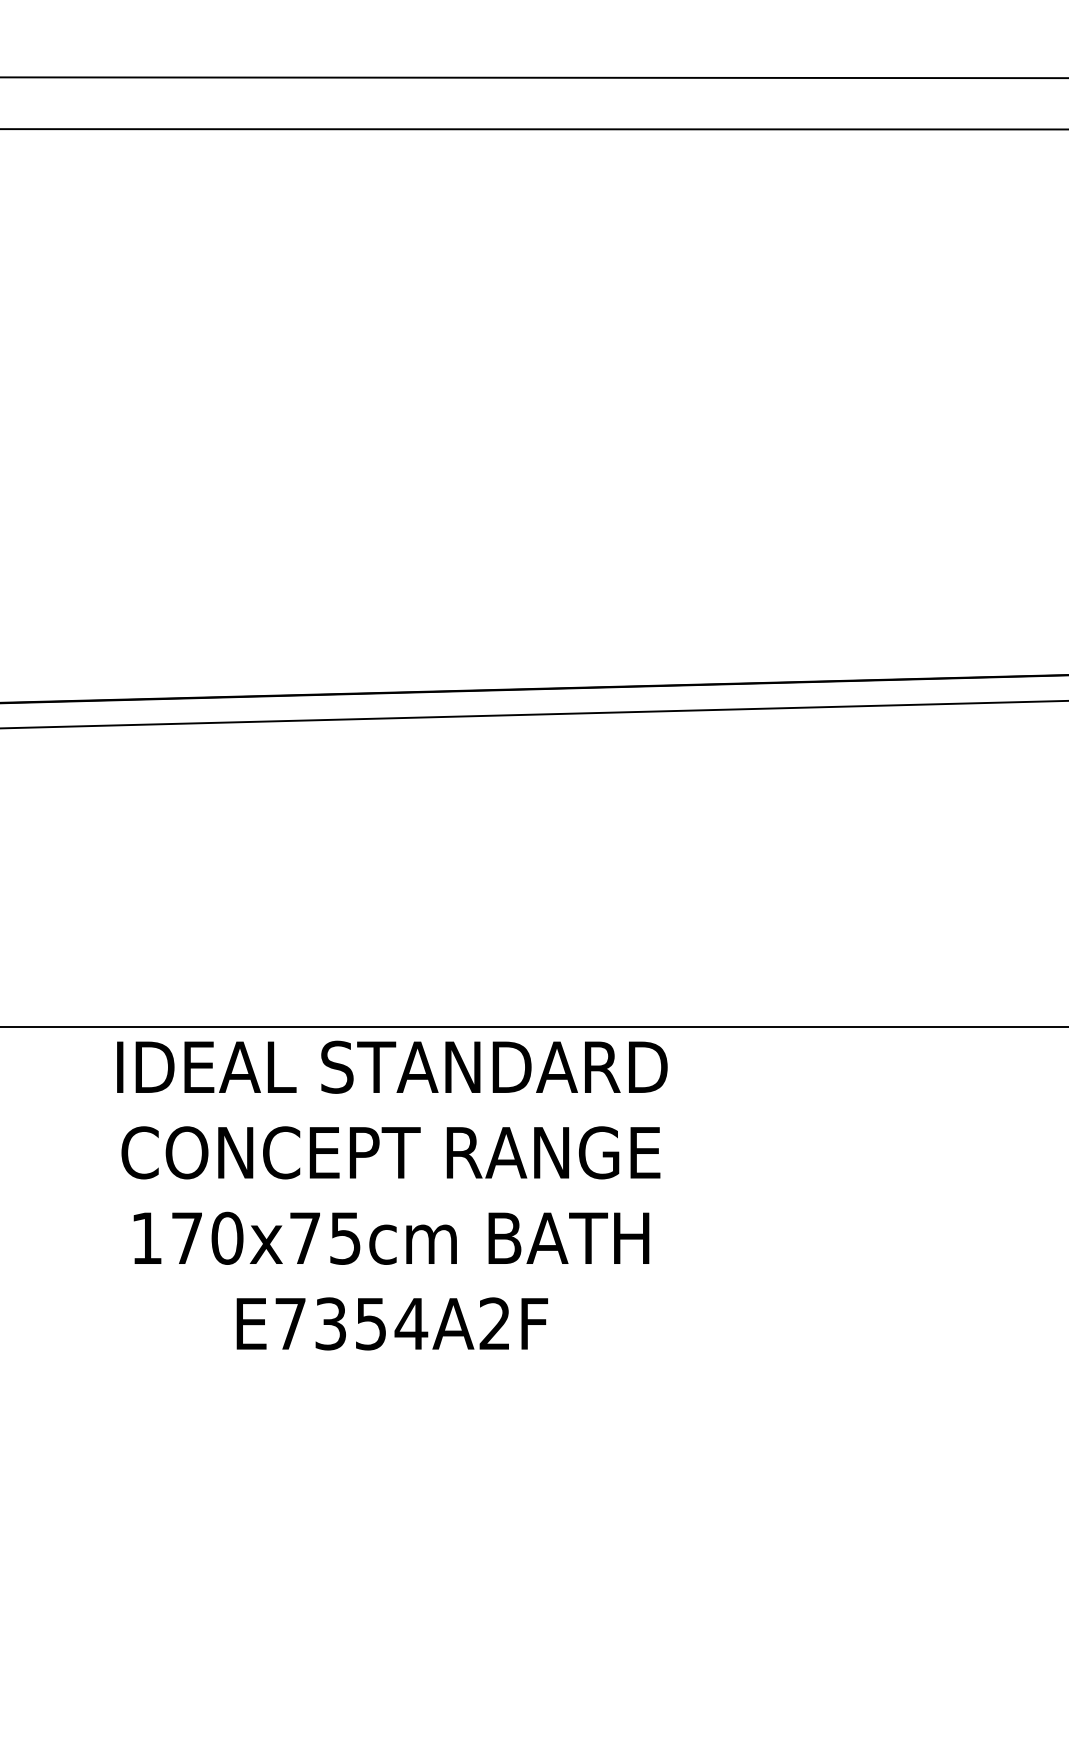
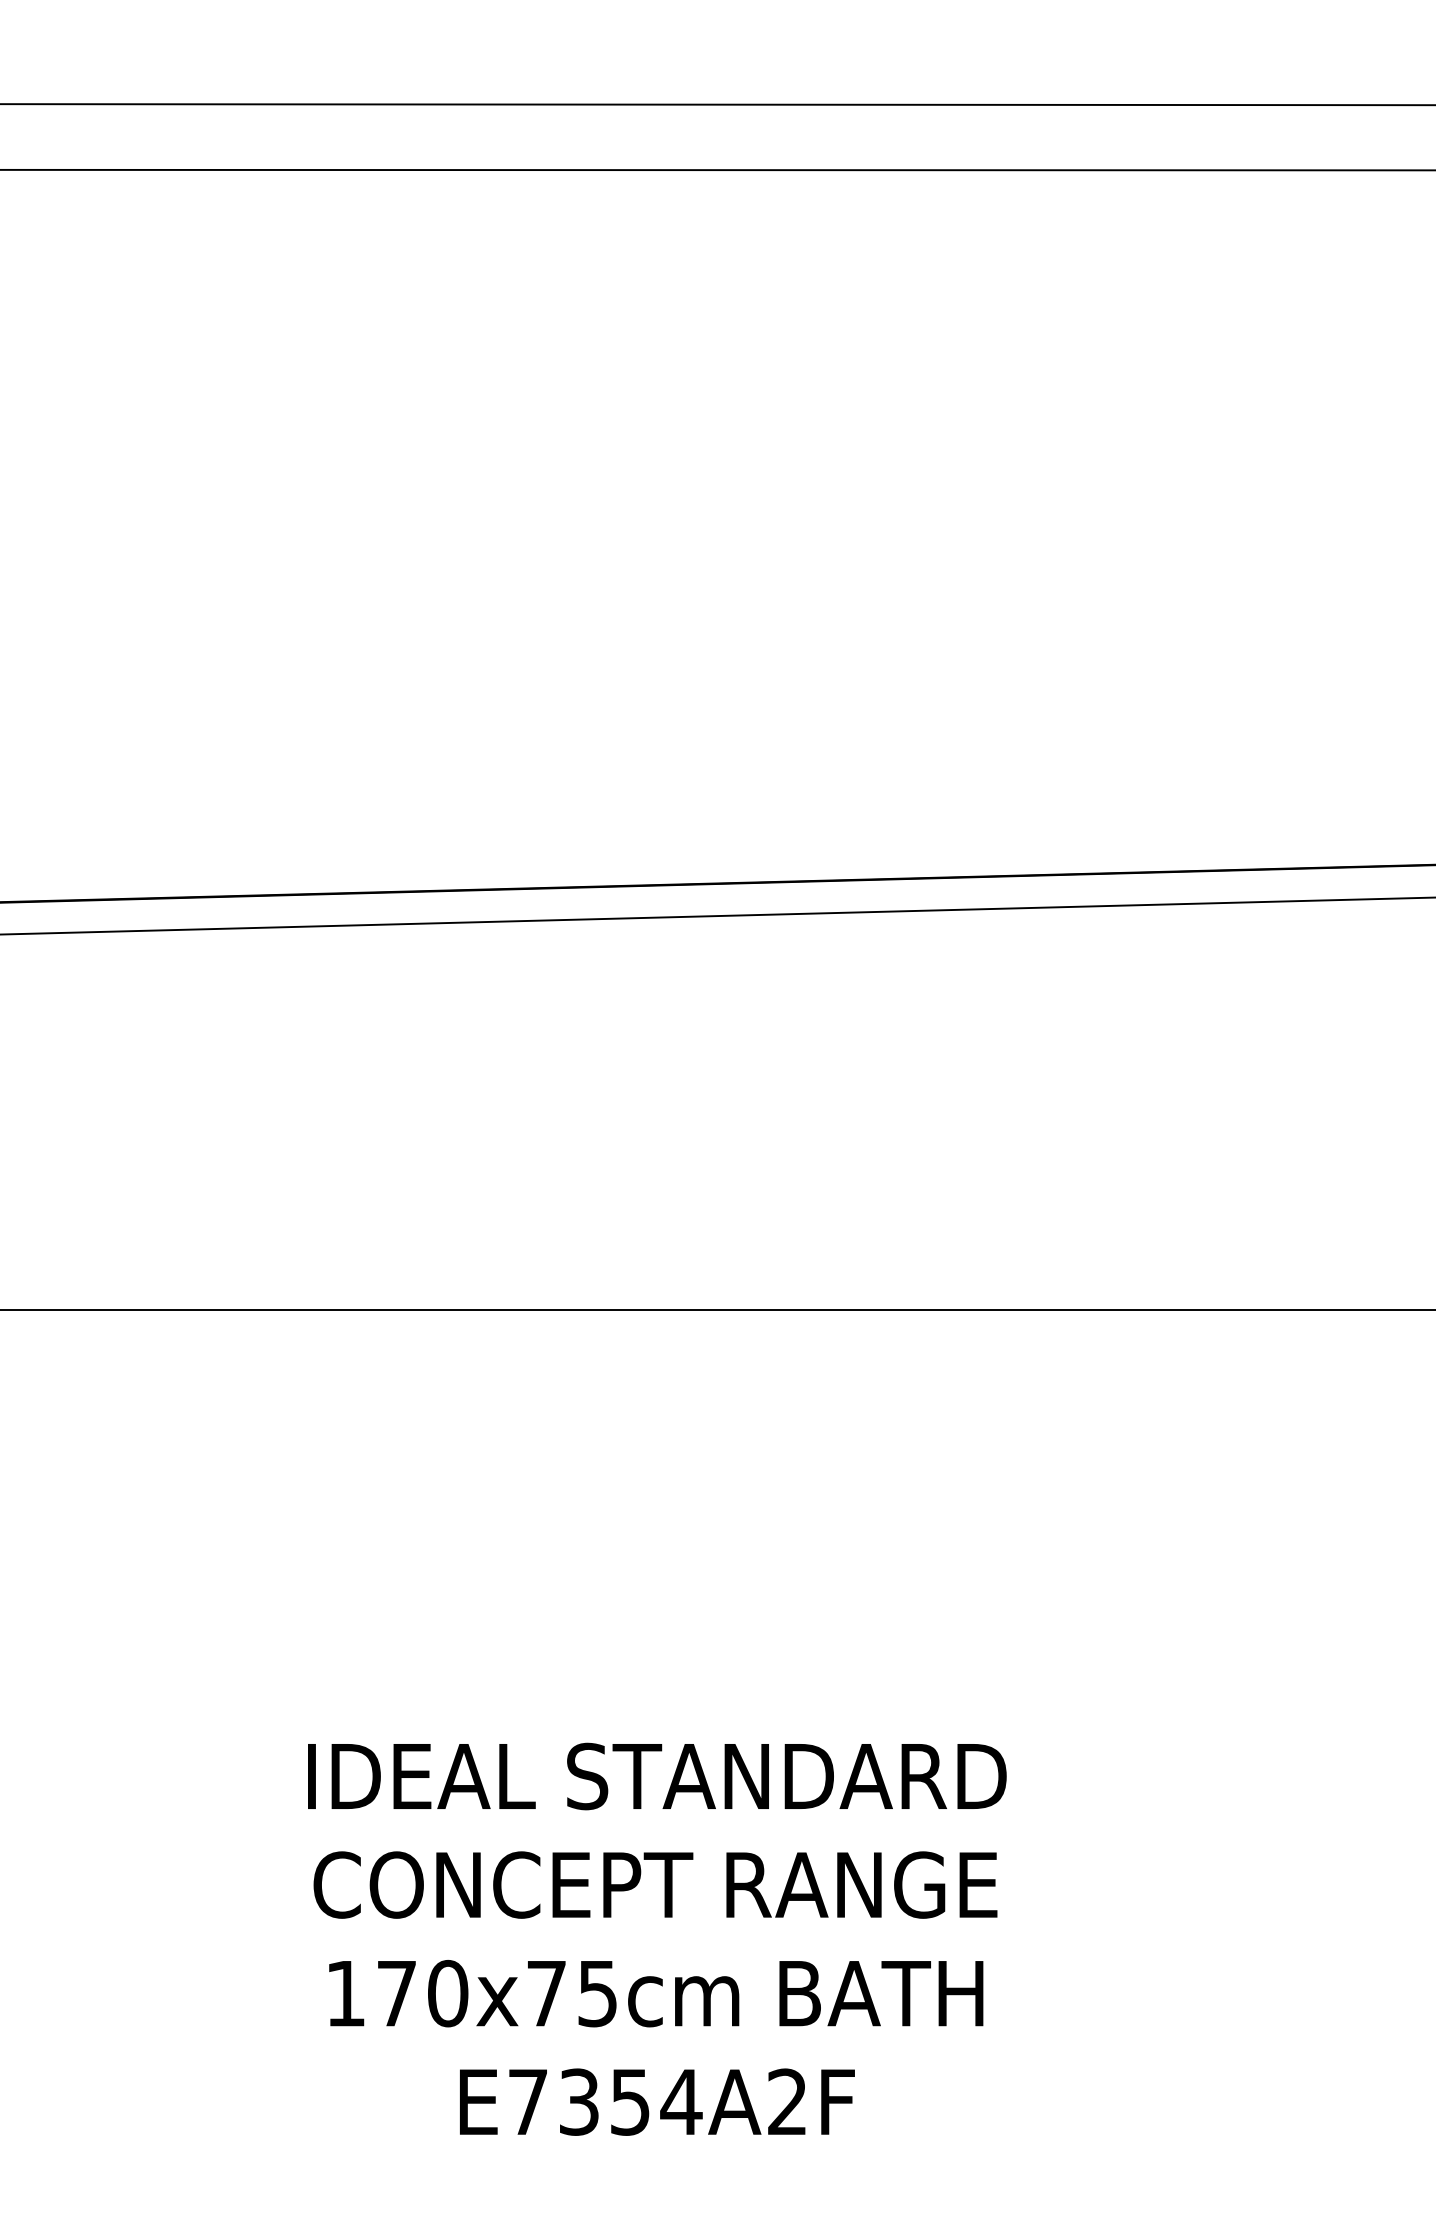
text: (392, 1194) -> (657, 1938), moved

